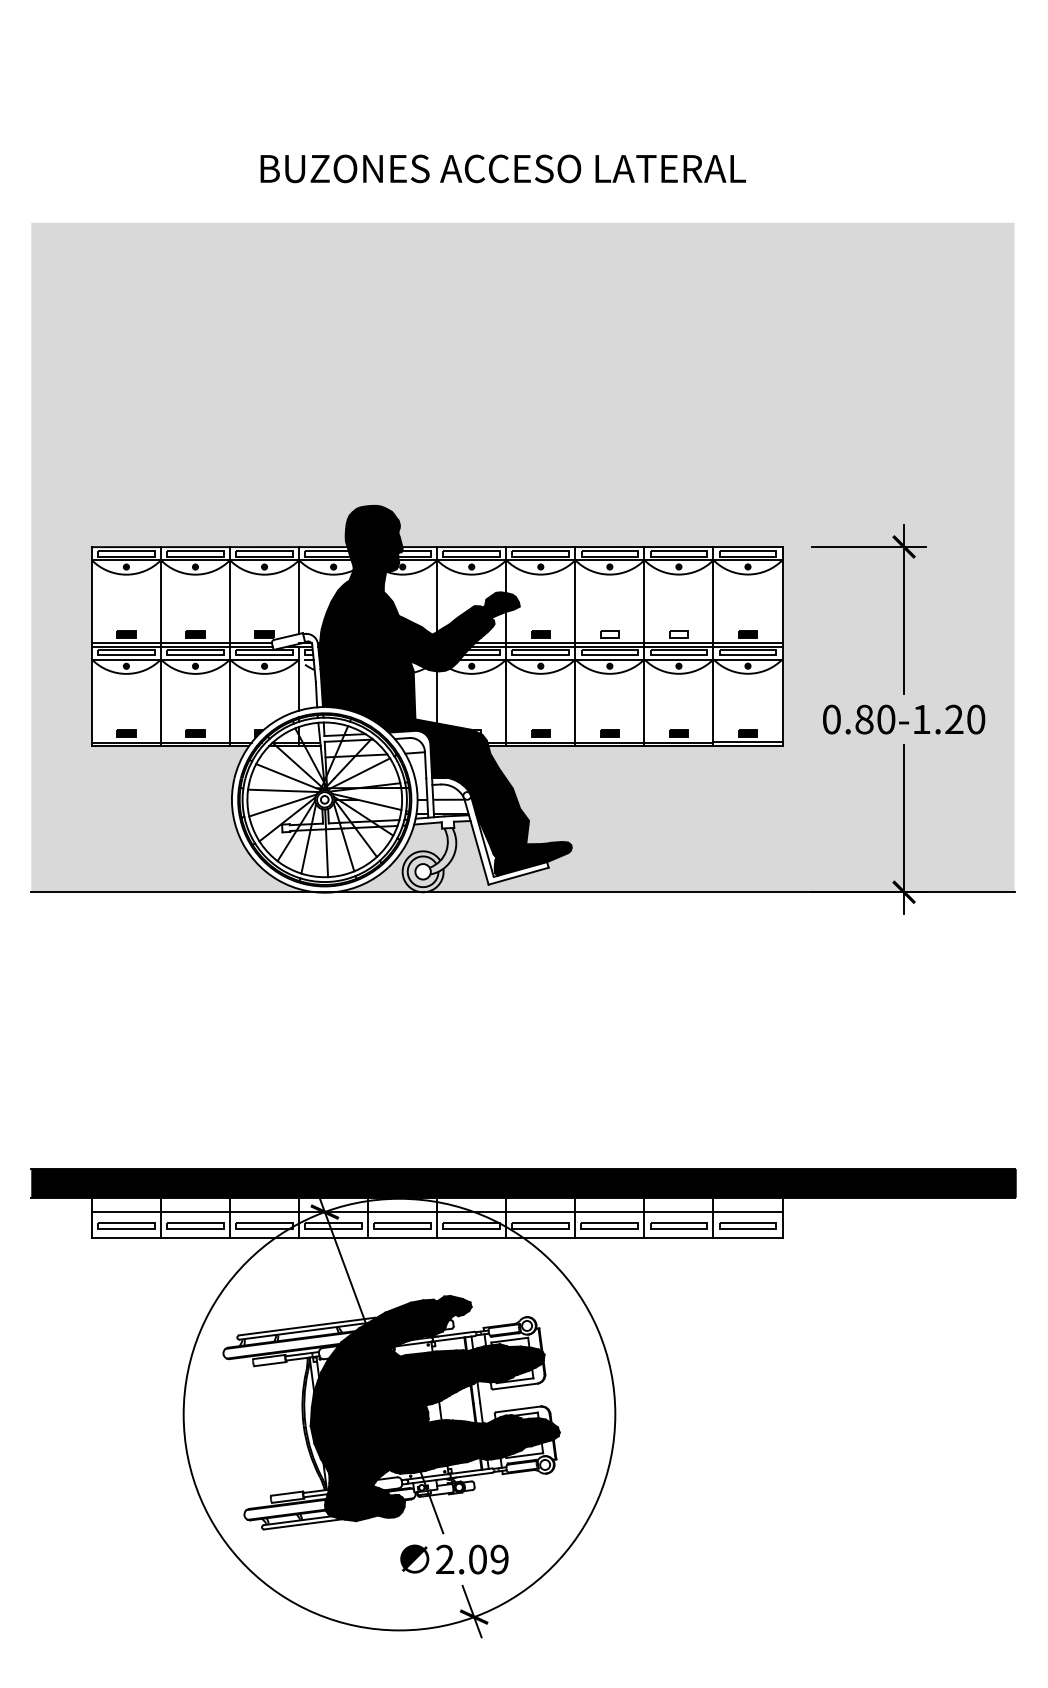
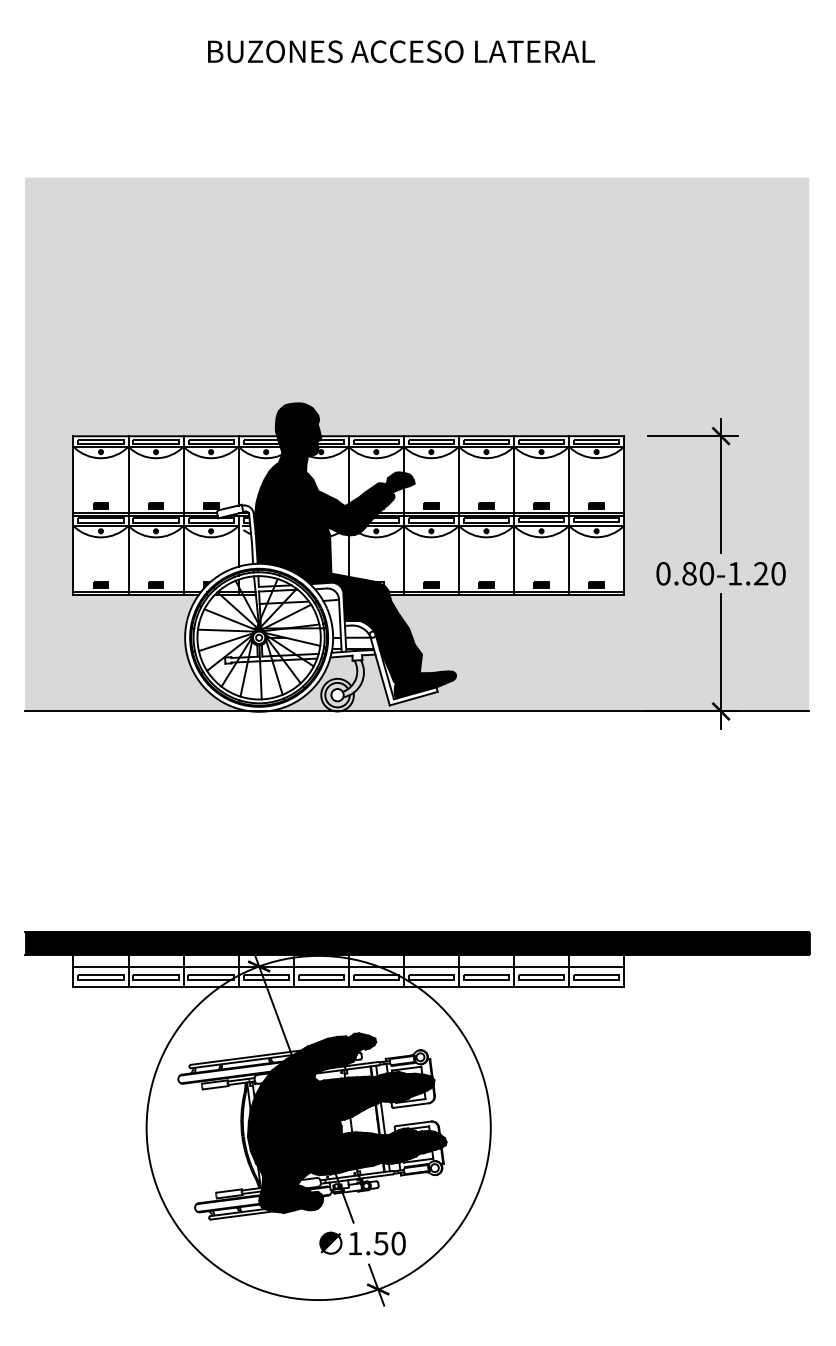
text: (502, 168) -> (400, 51), moved
fill: (609, 634) -> (486, 505), added
fill: (678, 634) -> (541, 505), added
text: (472, 1559) -> (376, 1243), 2.09 -> 1.50

